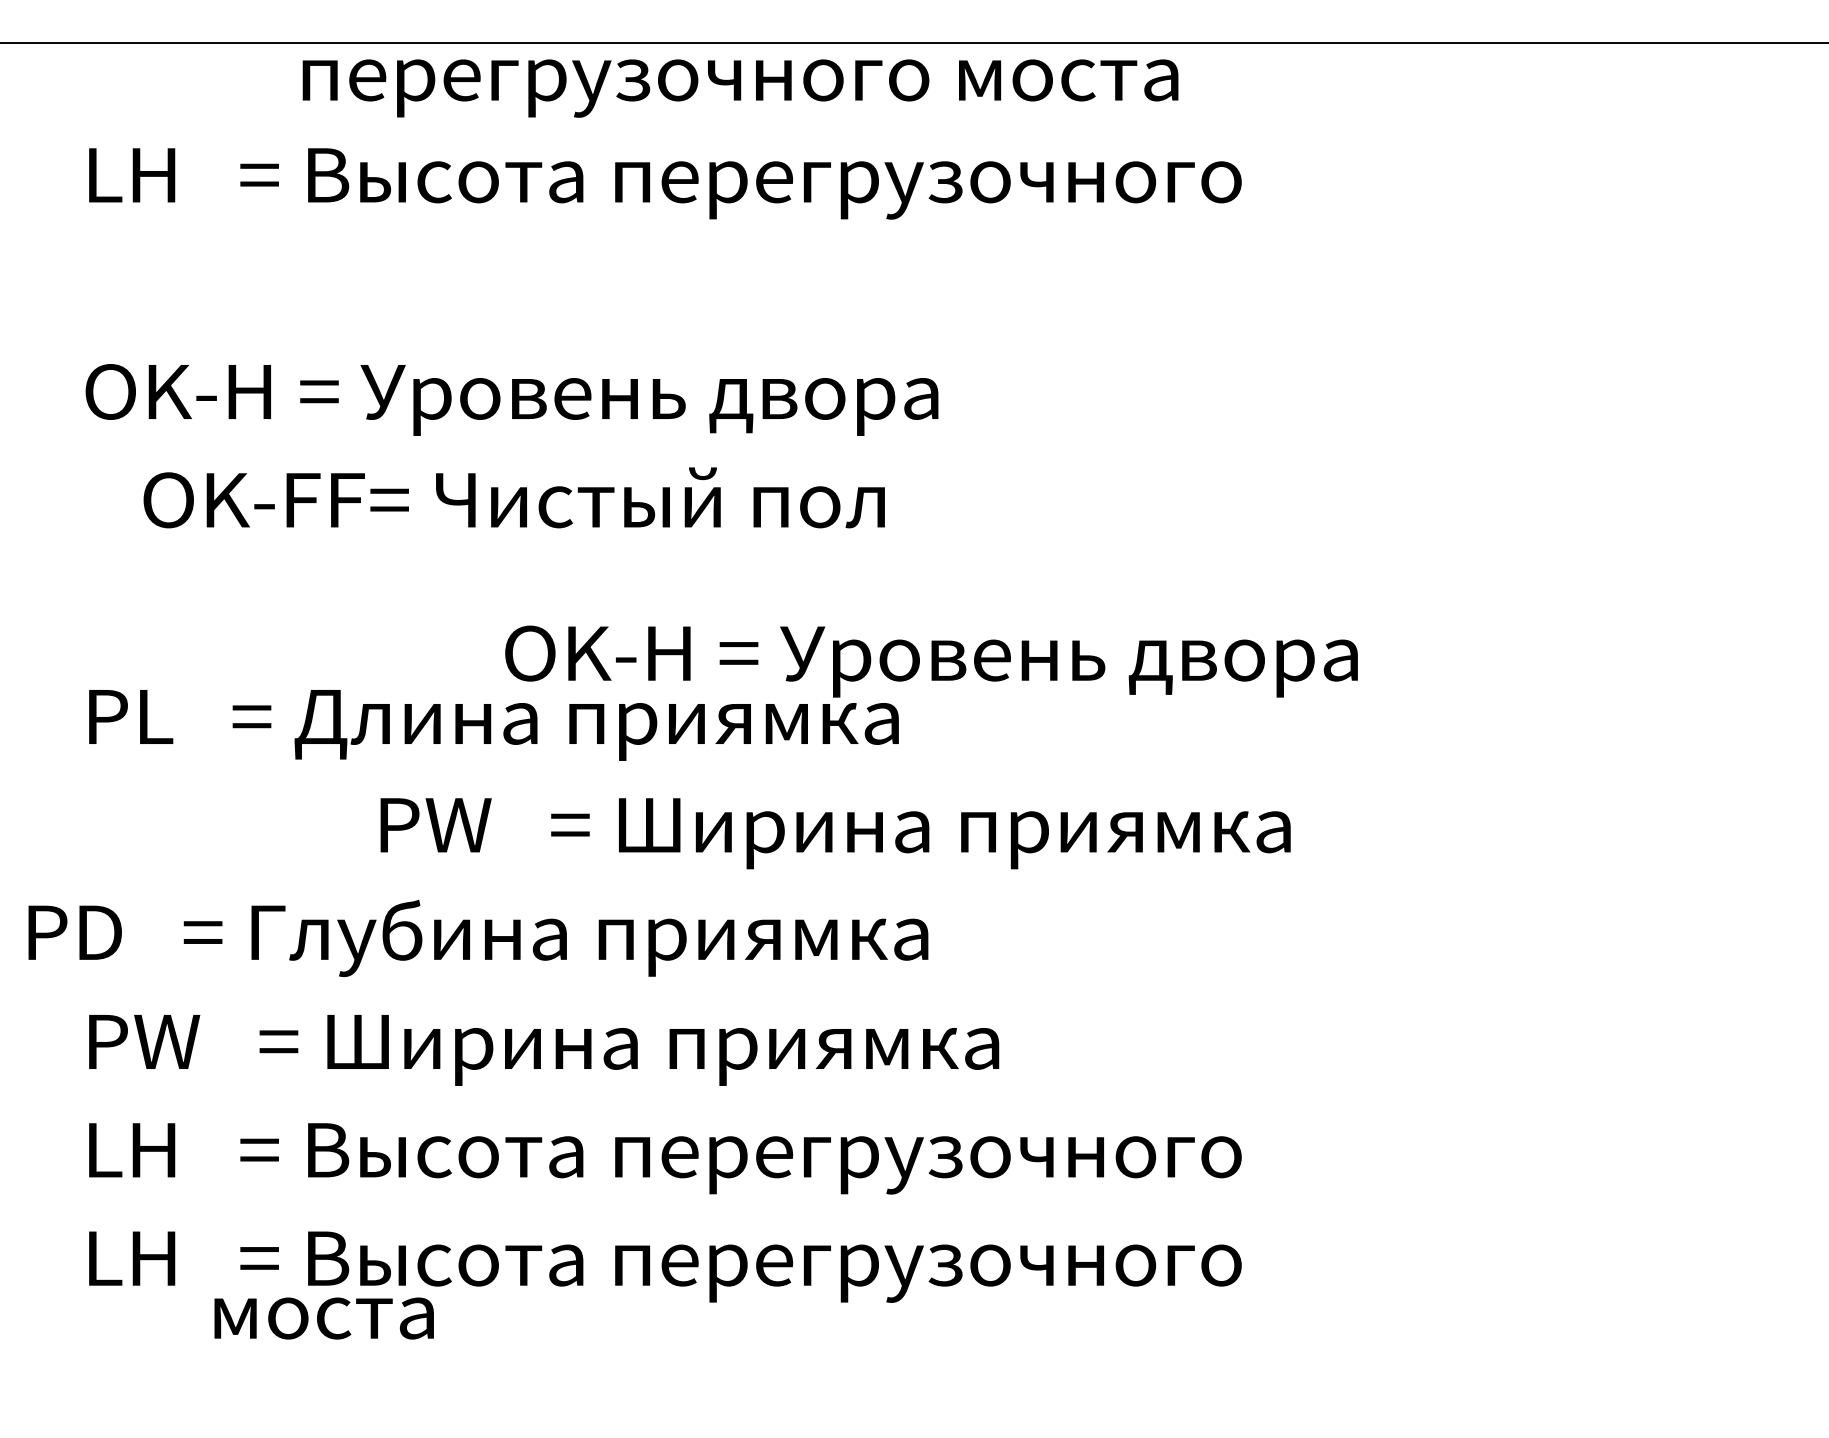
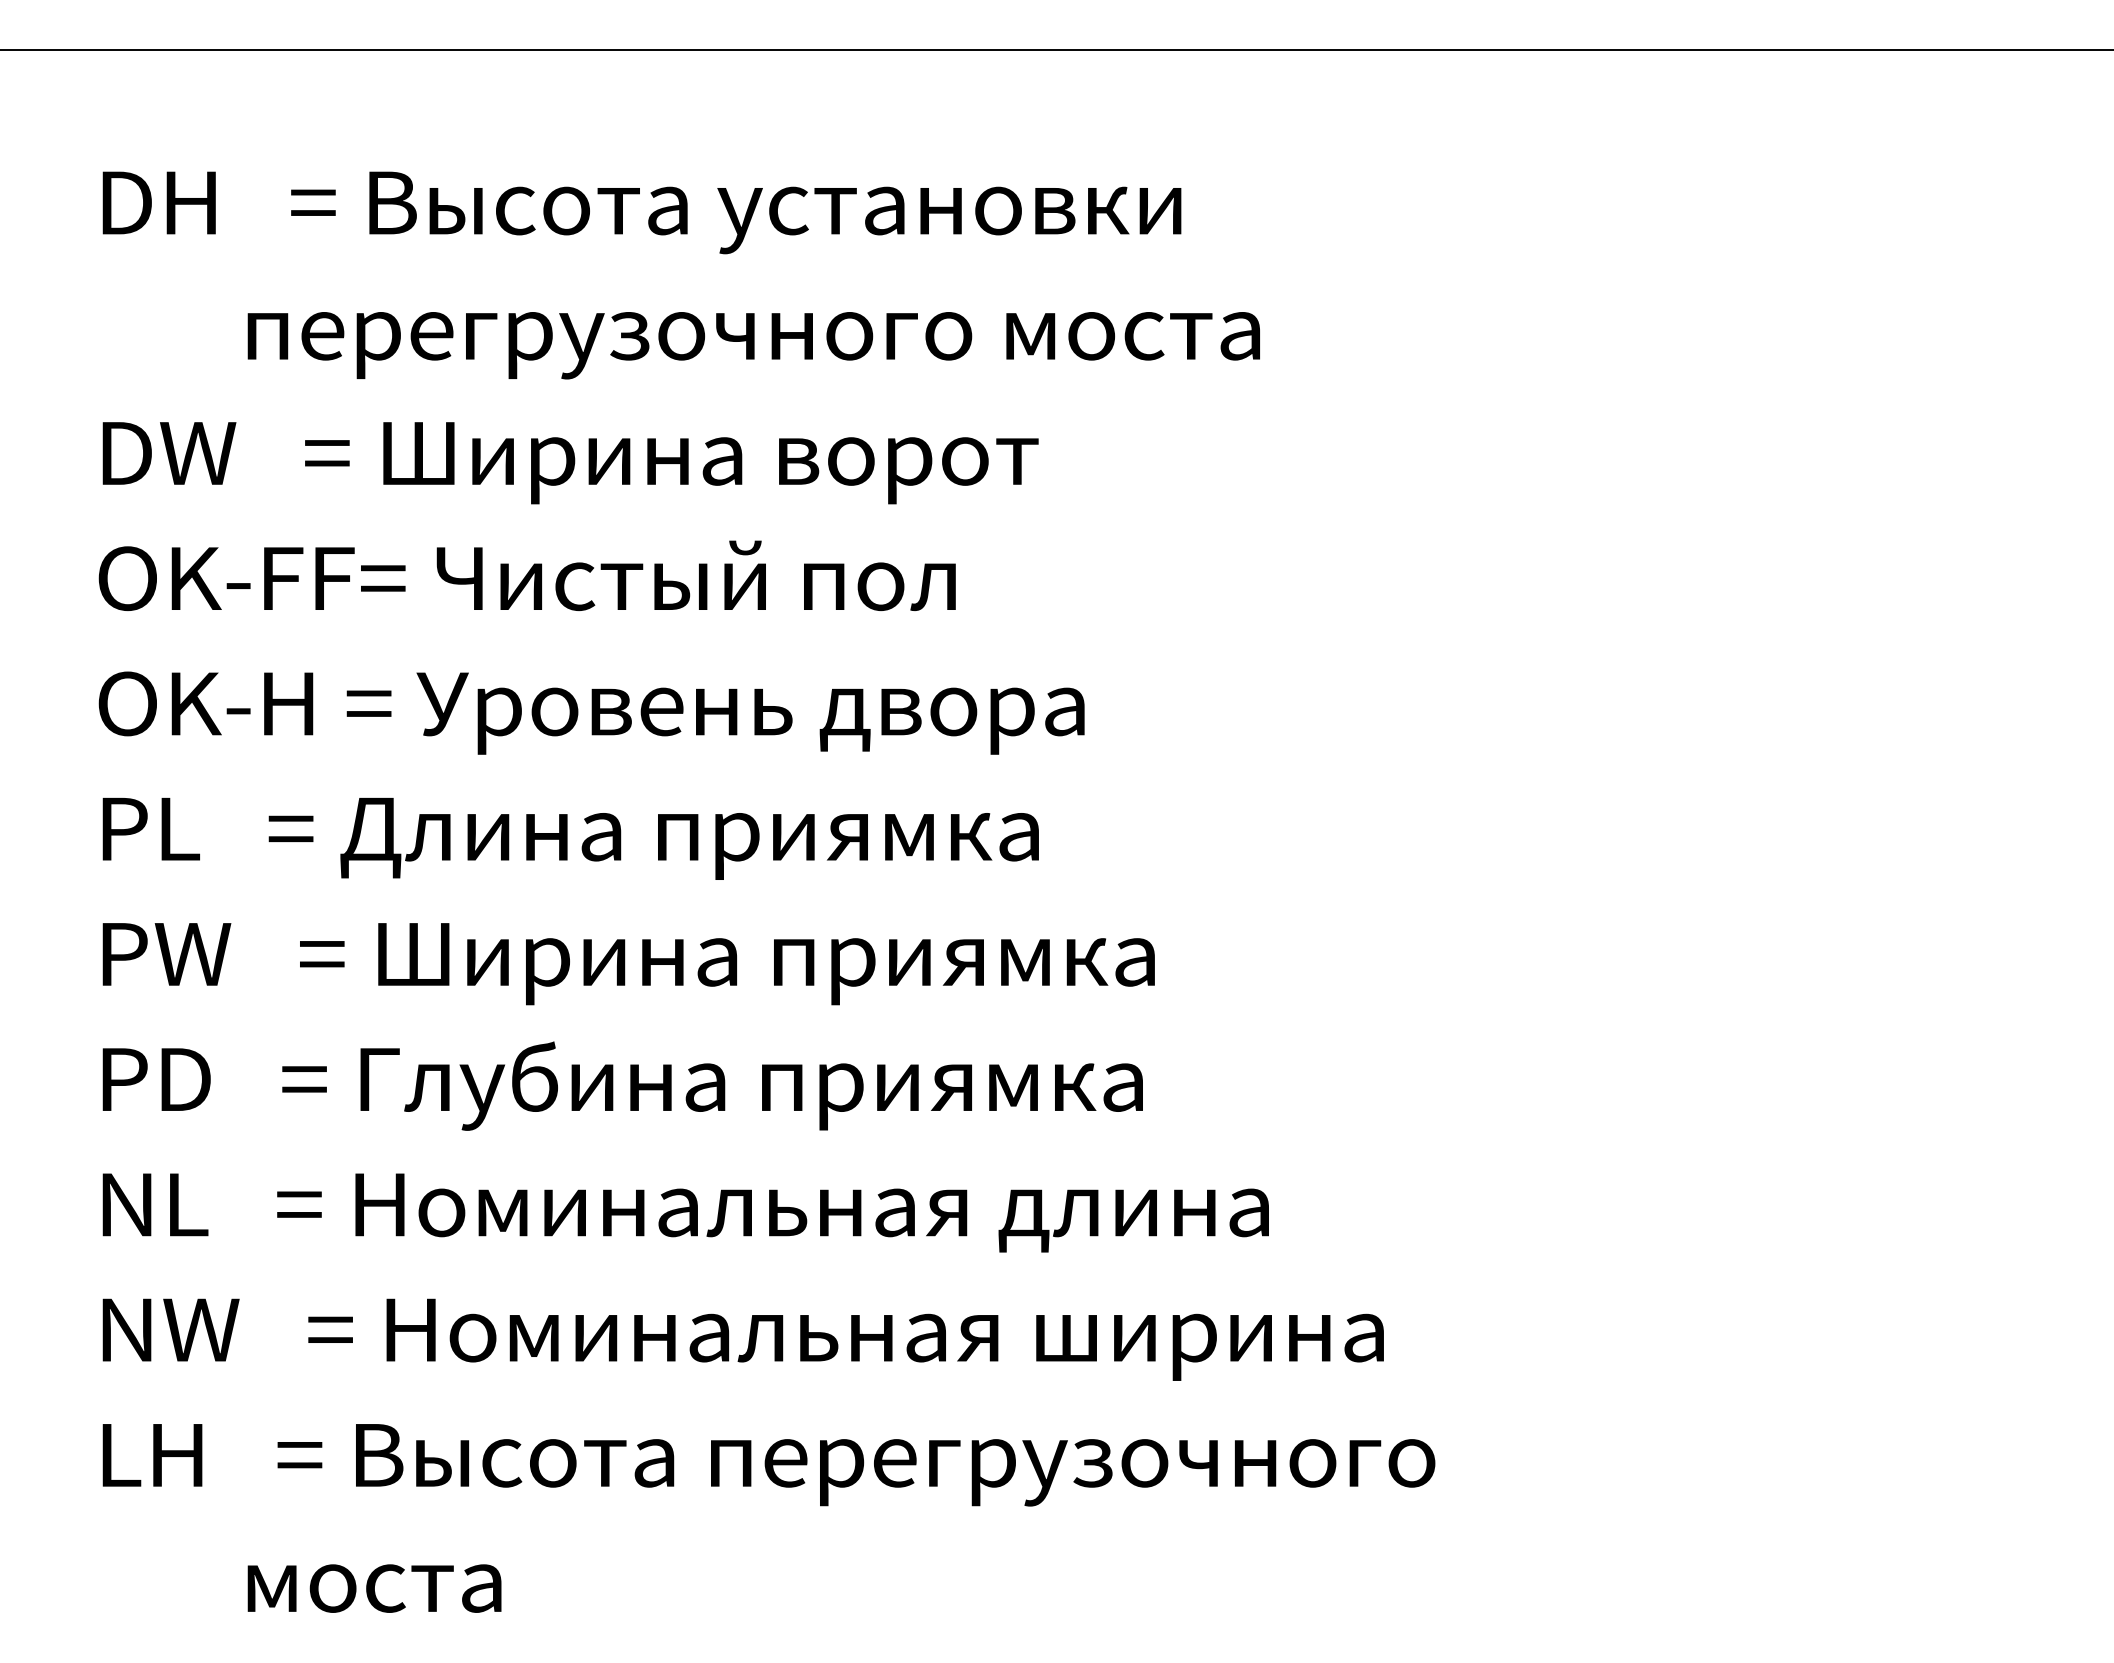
text: (740, 88) -> (753, 345), moved
text: (669, 183) -> (773, 212), LH   = Высота перегрузочного -> DH   = Высота установки
text: (511, 399) -> (591, 462), OK-H = Уровень двора -> DW   = Ширина ворот
text: (513, 497) -> (526, 575), moved
text: (931, 661) -> (591, 712), moved
text: (835, 834) -> (628, 964), moved
text: (478, 937) -> (622, 1085), moved
text: (596, 1050) -> (689, 1214), PW   = Ширина приямка -> NL   = Номинальная длина
text: (668, 1158) -> (772, 1339), LH   = Высота перегрузочного -> NW   = Номинальная ширина
text: (324, 1318) -> (374, 1588), moved

